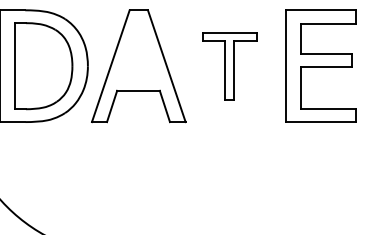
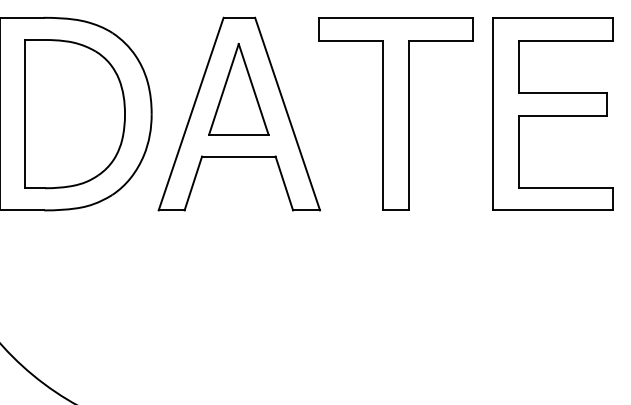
part: (138, 51) -> (238, 88), added
part: (229, 65) -> (395, 112), size x1.67

